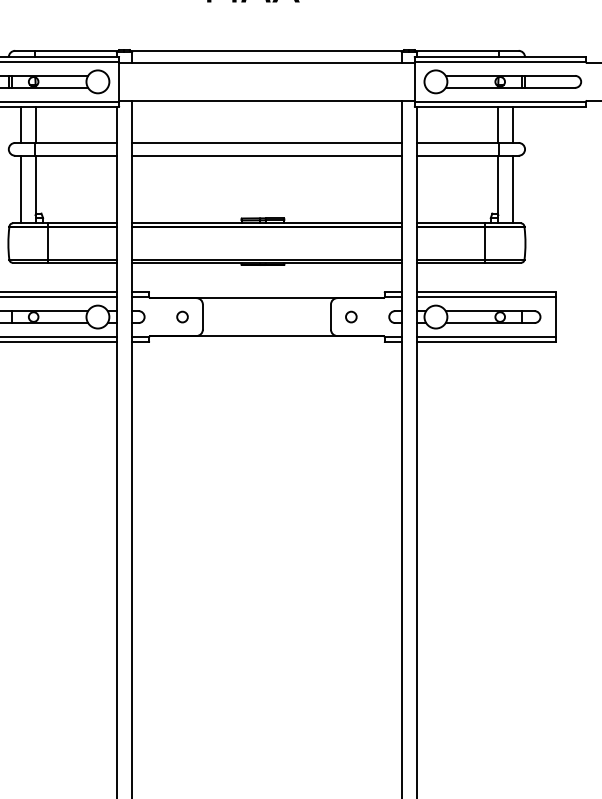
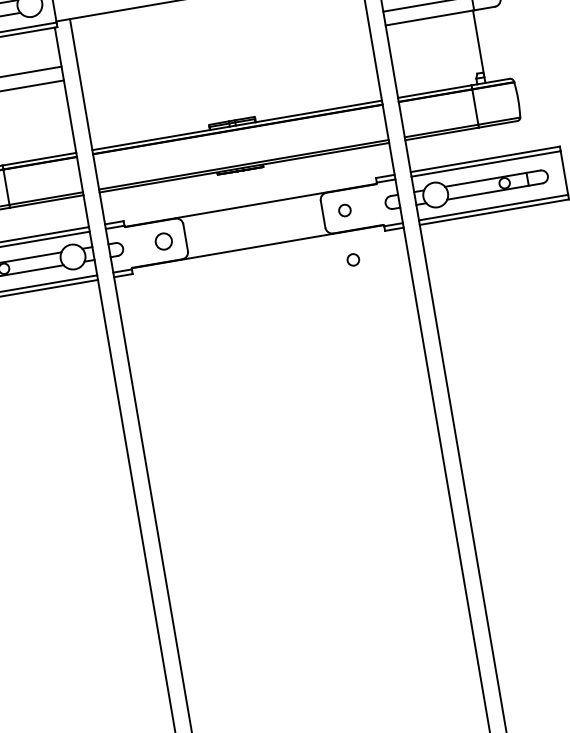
line: (266, 142) -> (221, 38), removed
line: (266, 155) -> (224, 52), removed
line: (513, 189) -> (495, 43), removed
circle: (182, 316) -> (163, 240), size x1.4
circle: (351, 362) -> (353, 259), added

